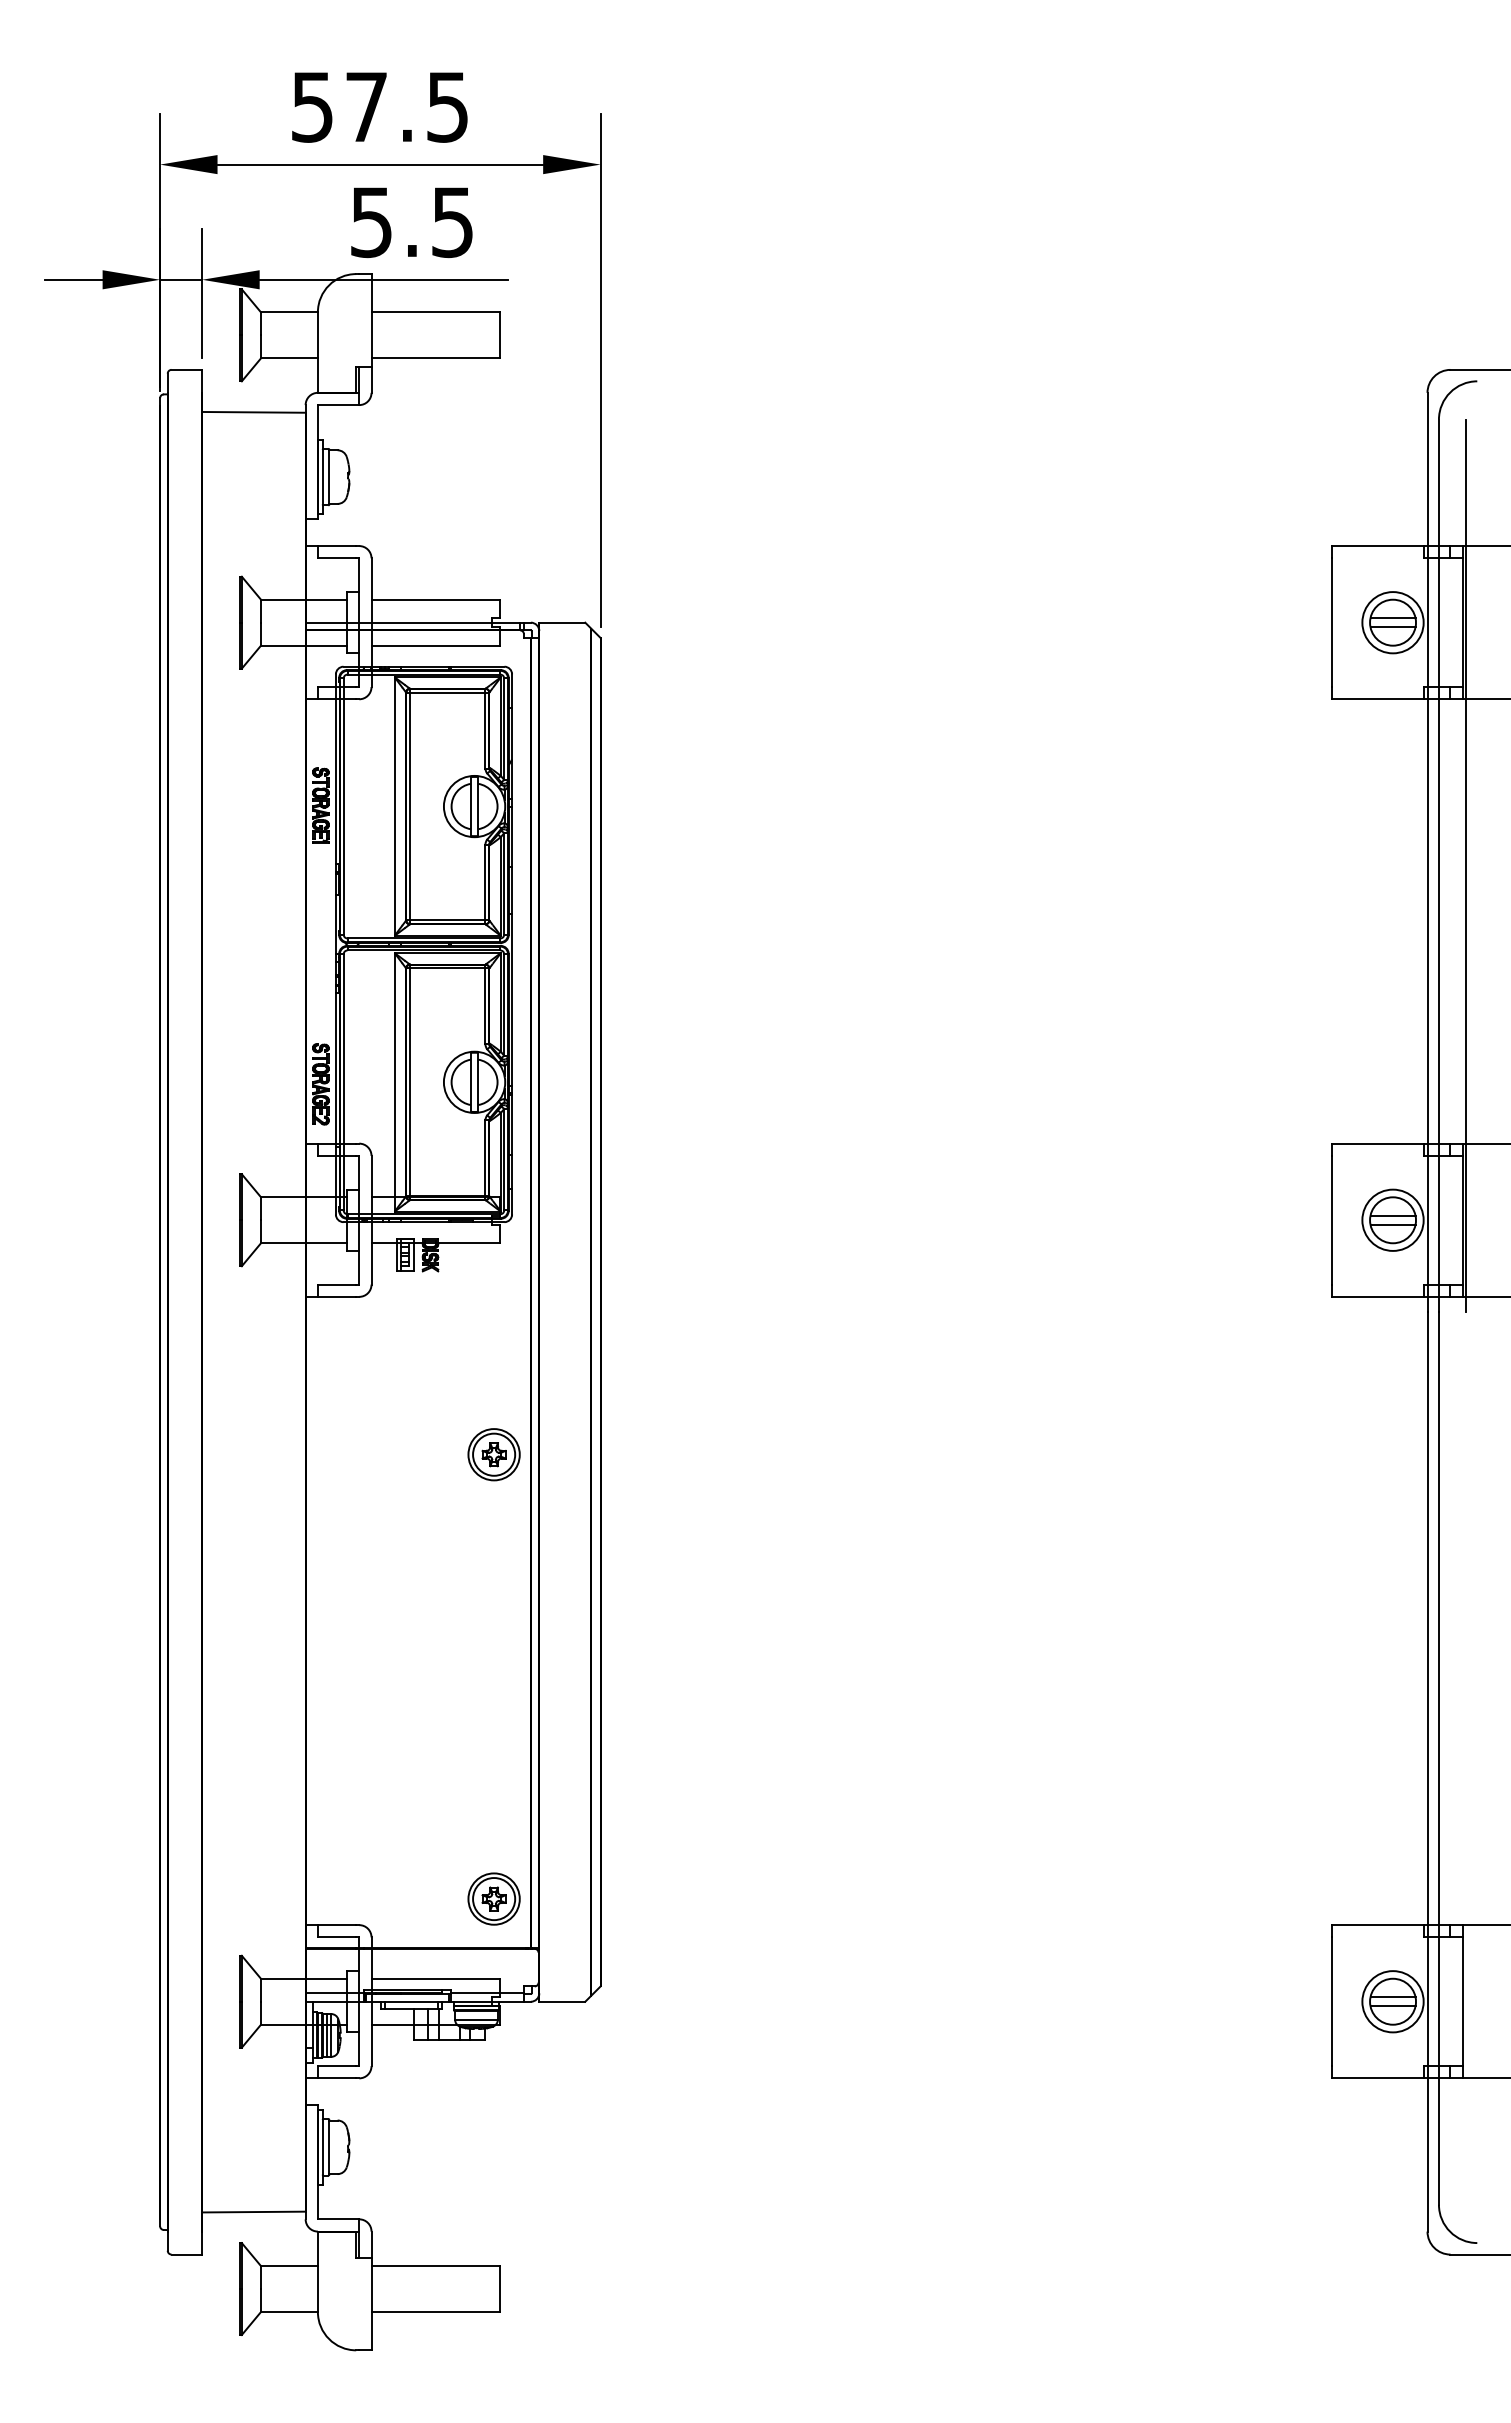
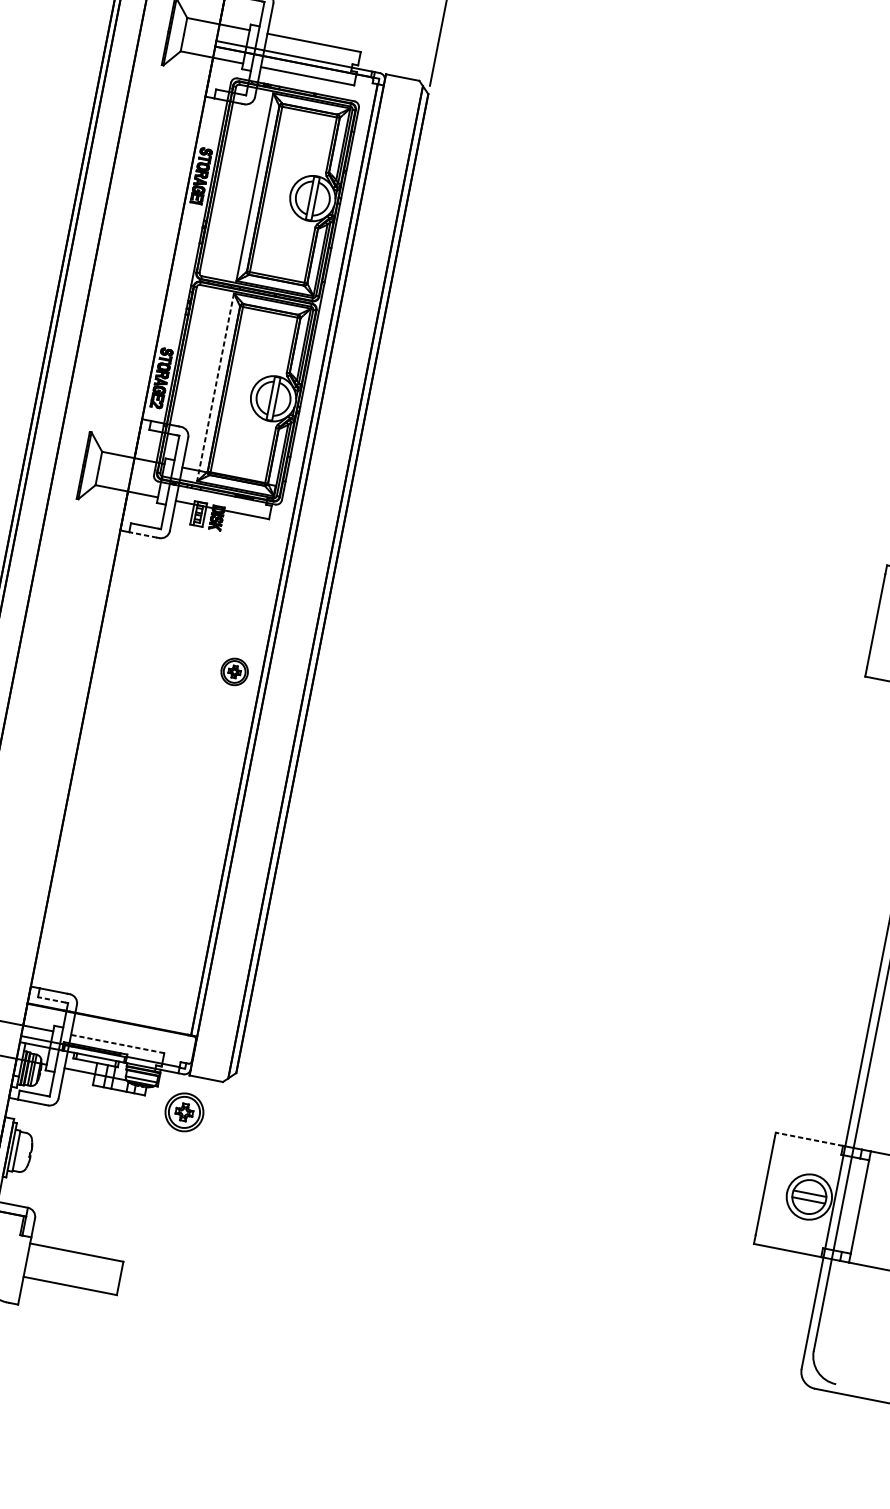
line: (394, 1082) -> (215, 387), solid -> dashed
line: (336, 1296) -> (142, 534), solid -> dashed
part: (493, 1454) -> (234, 671), size x0.7
part: (493, 1898) -> (184, 1111), moved
line: (1377, 1925) -> (808, 1139), solid -> dashed
line: (336, 1937) -> (51, 999), solid -> dashed
line: (435, 1978) -> (117, 1043), solid -> dashed

